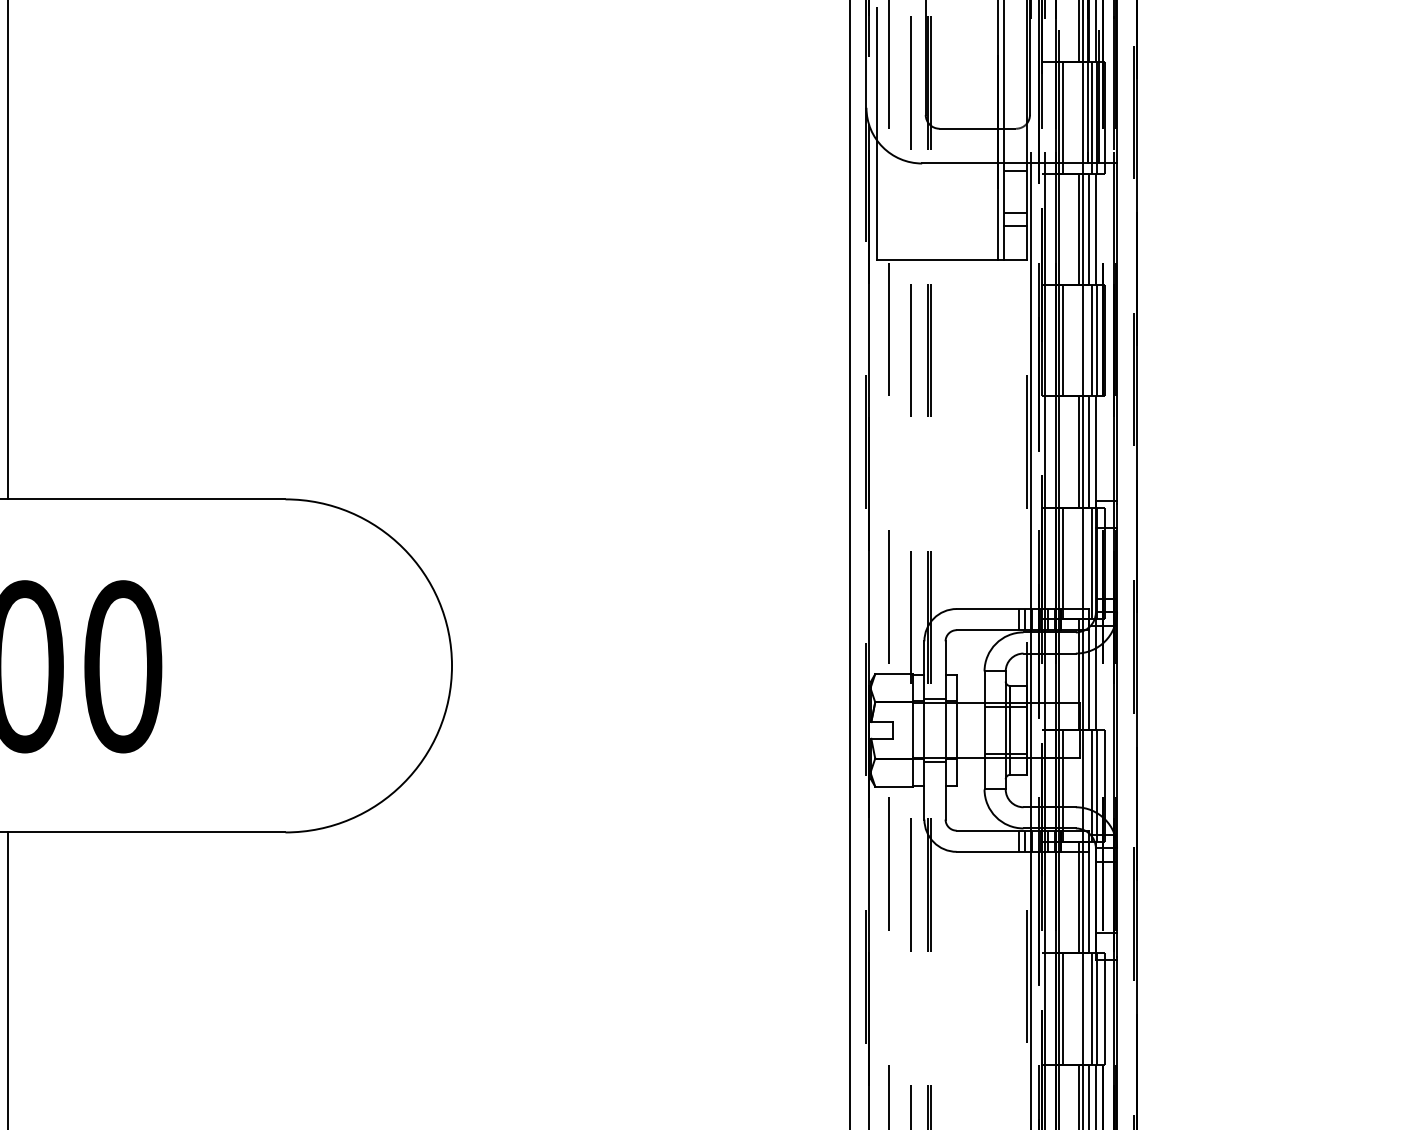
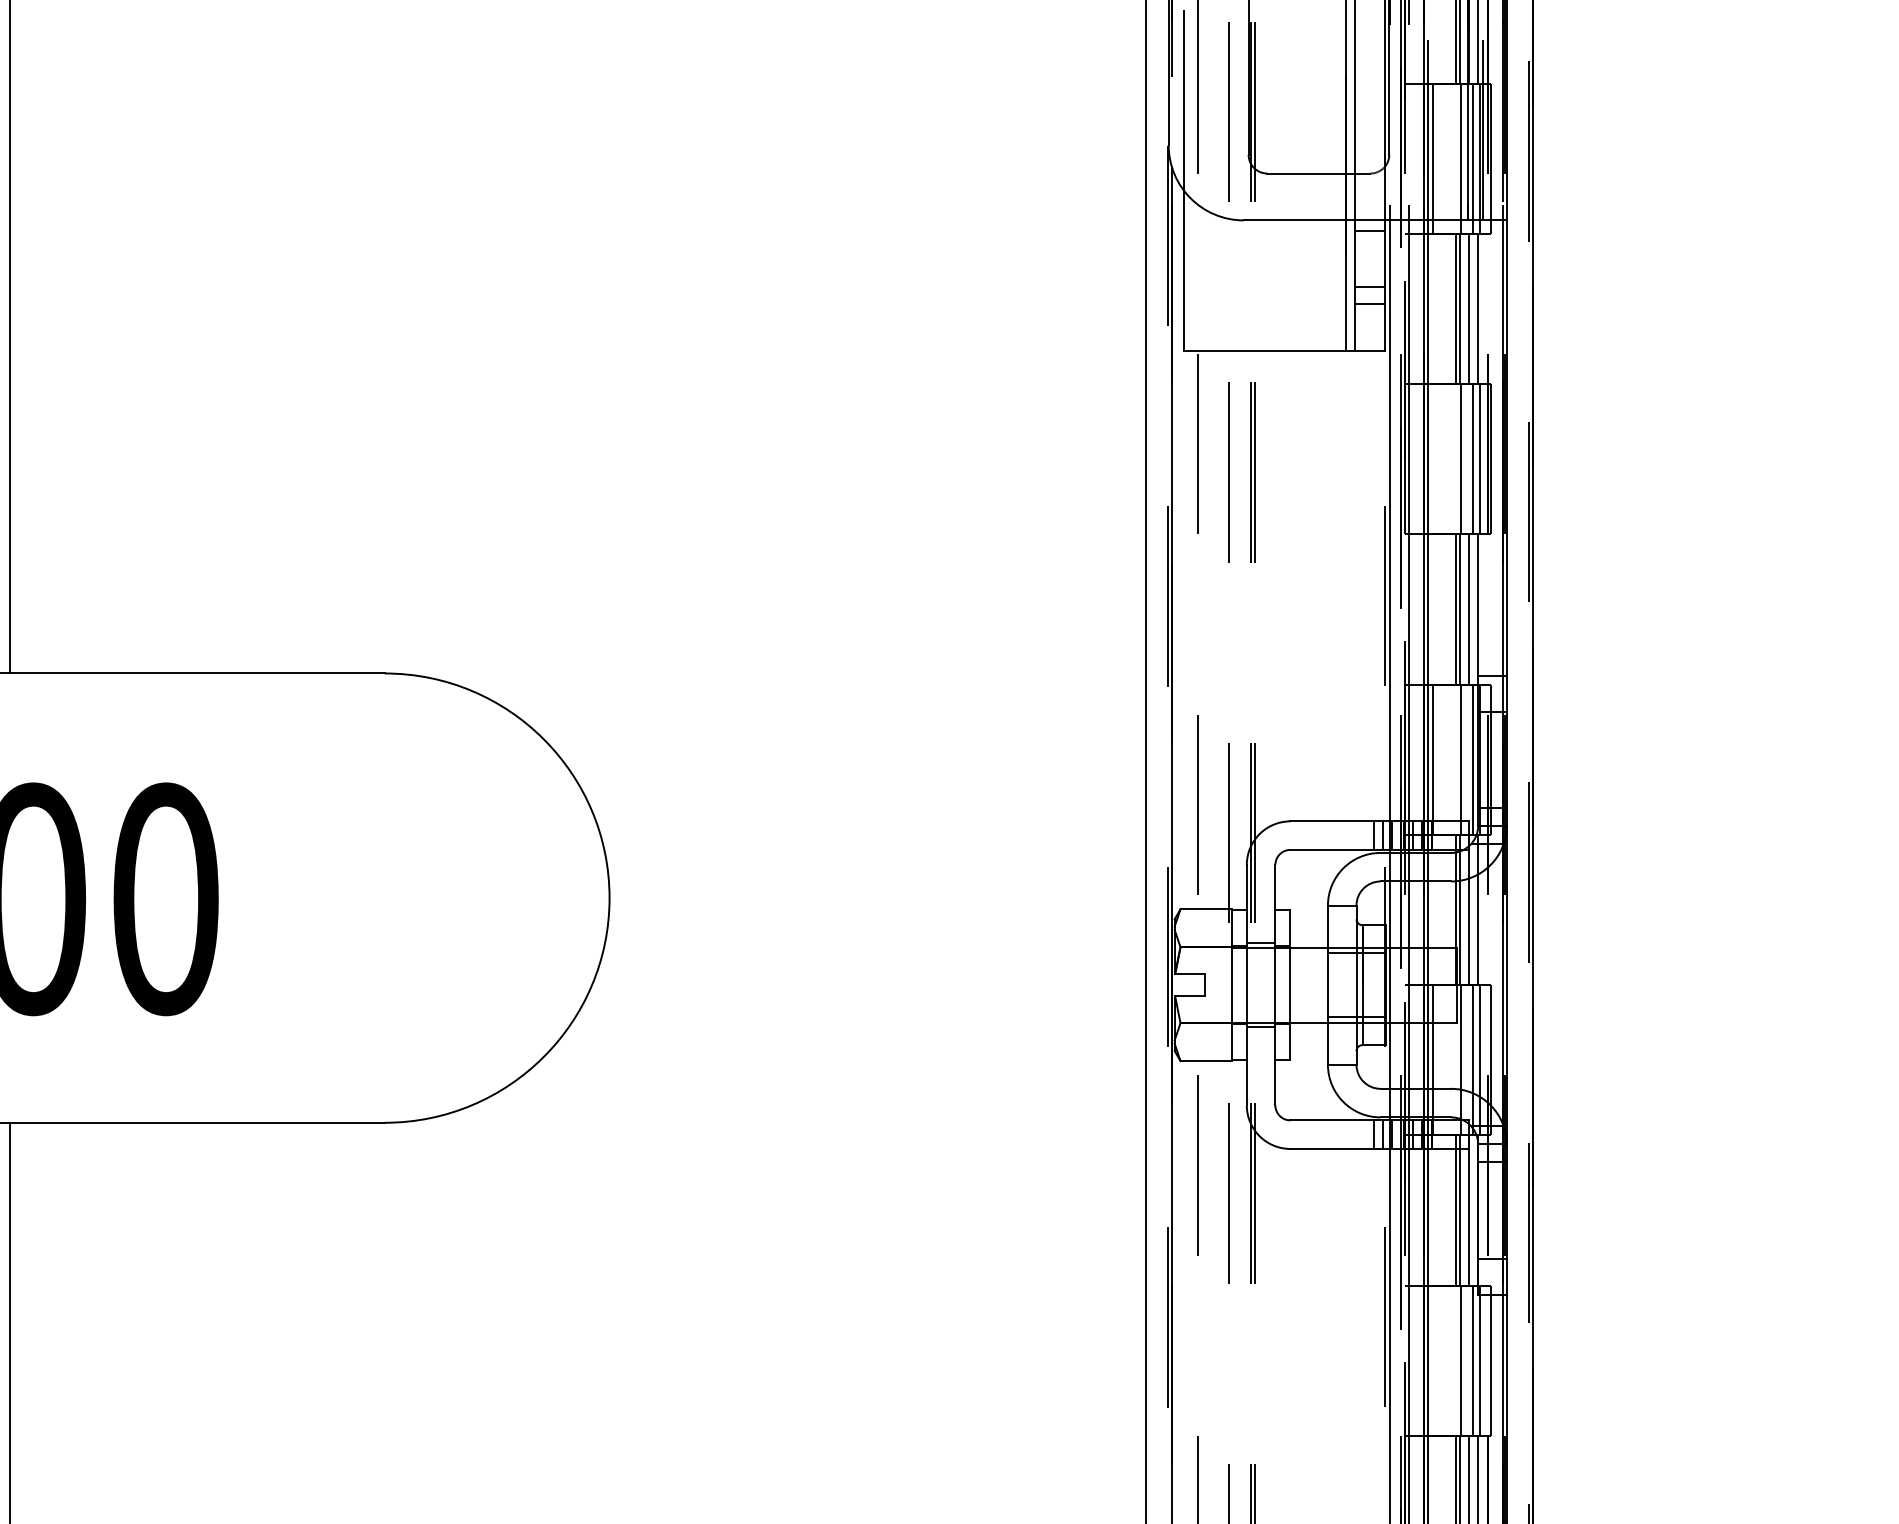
line: (1062, 340) -> (1433, 459), removed
line: (1062, 1008) -> (1433, 1360), removed

